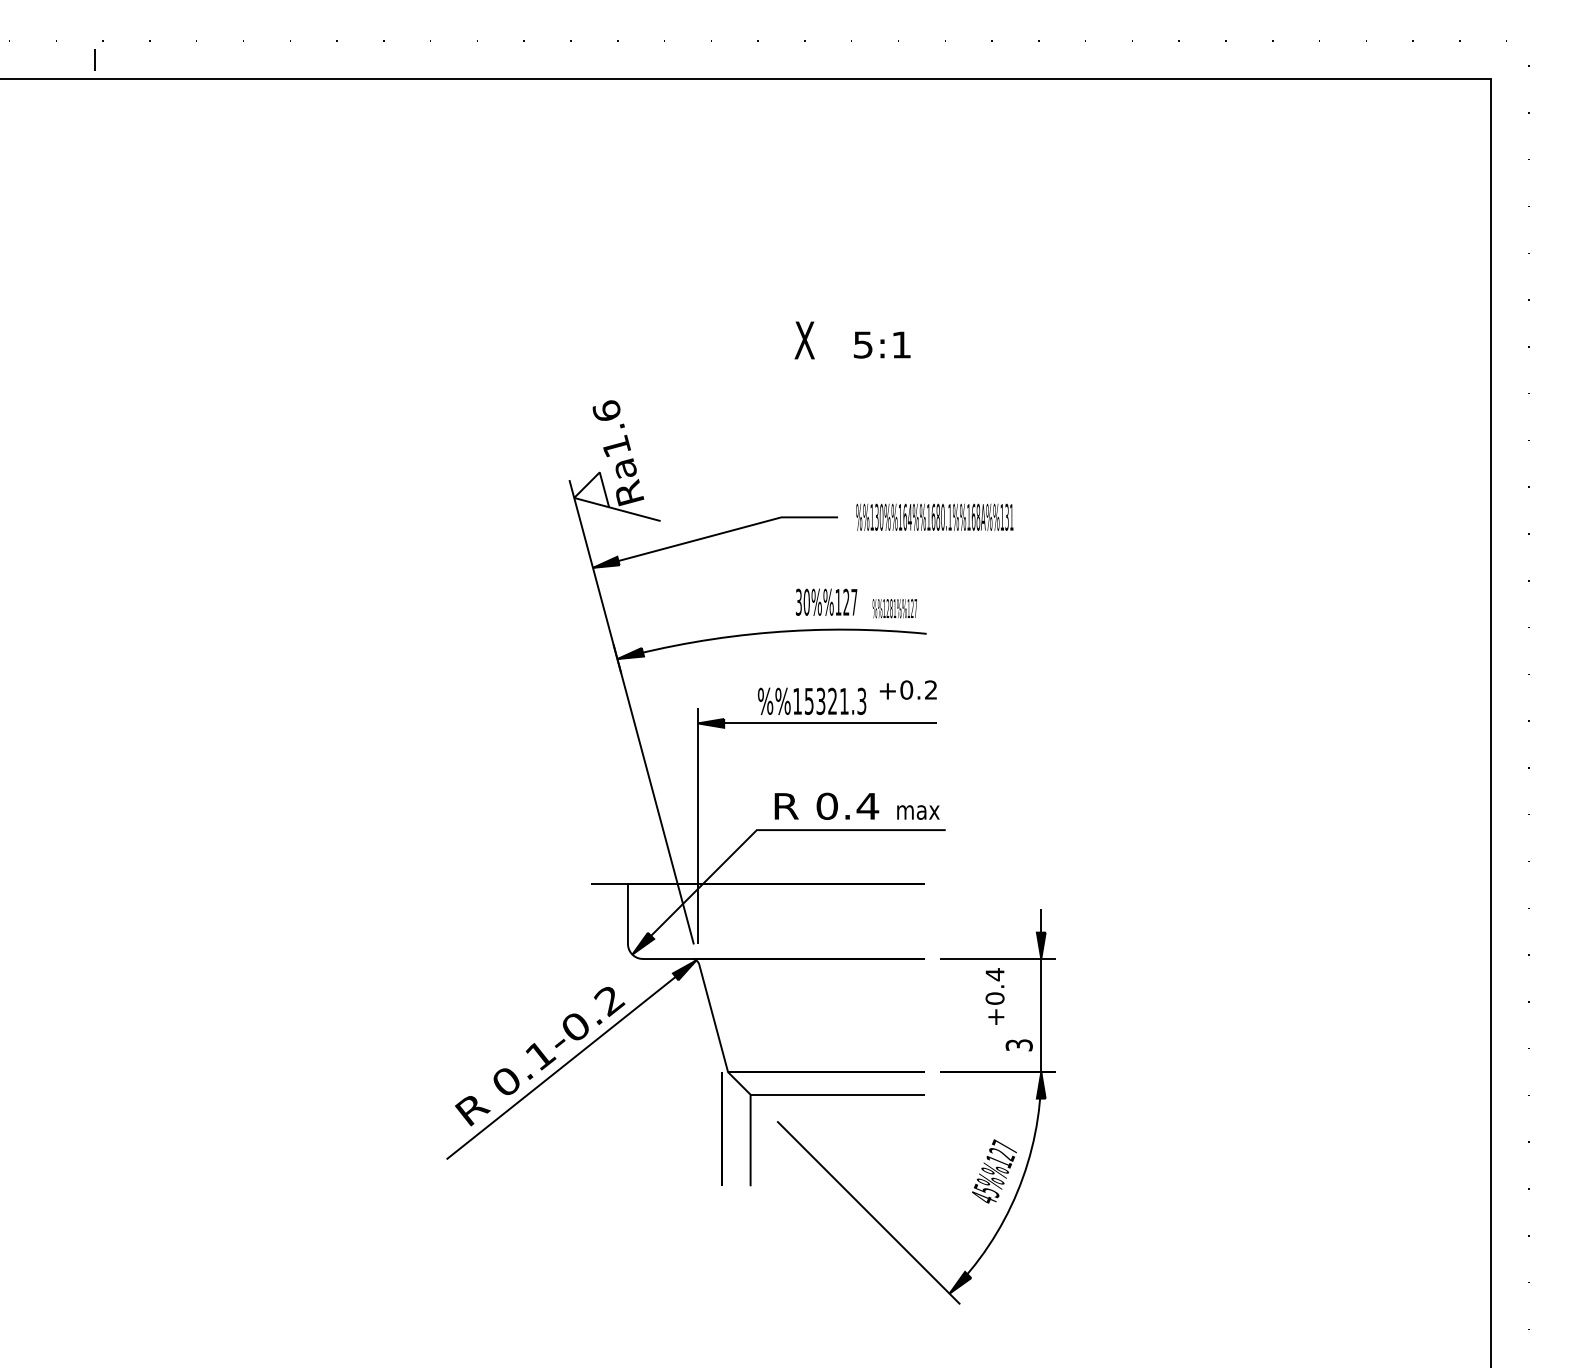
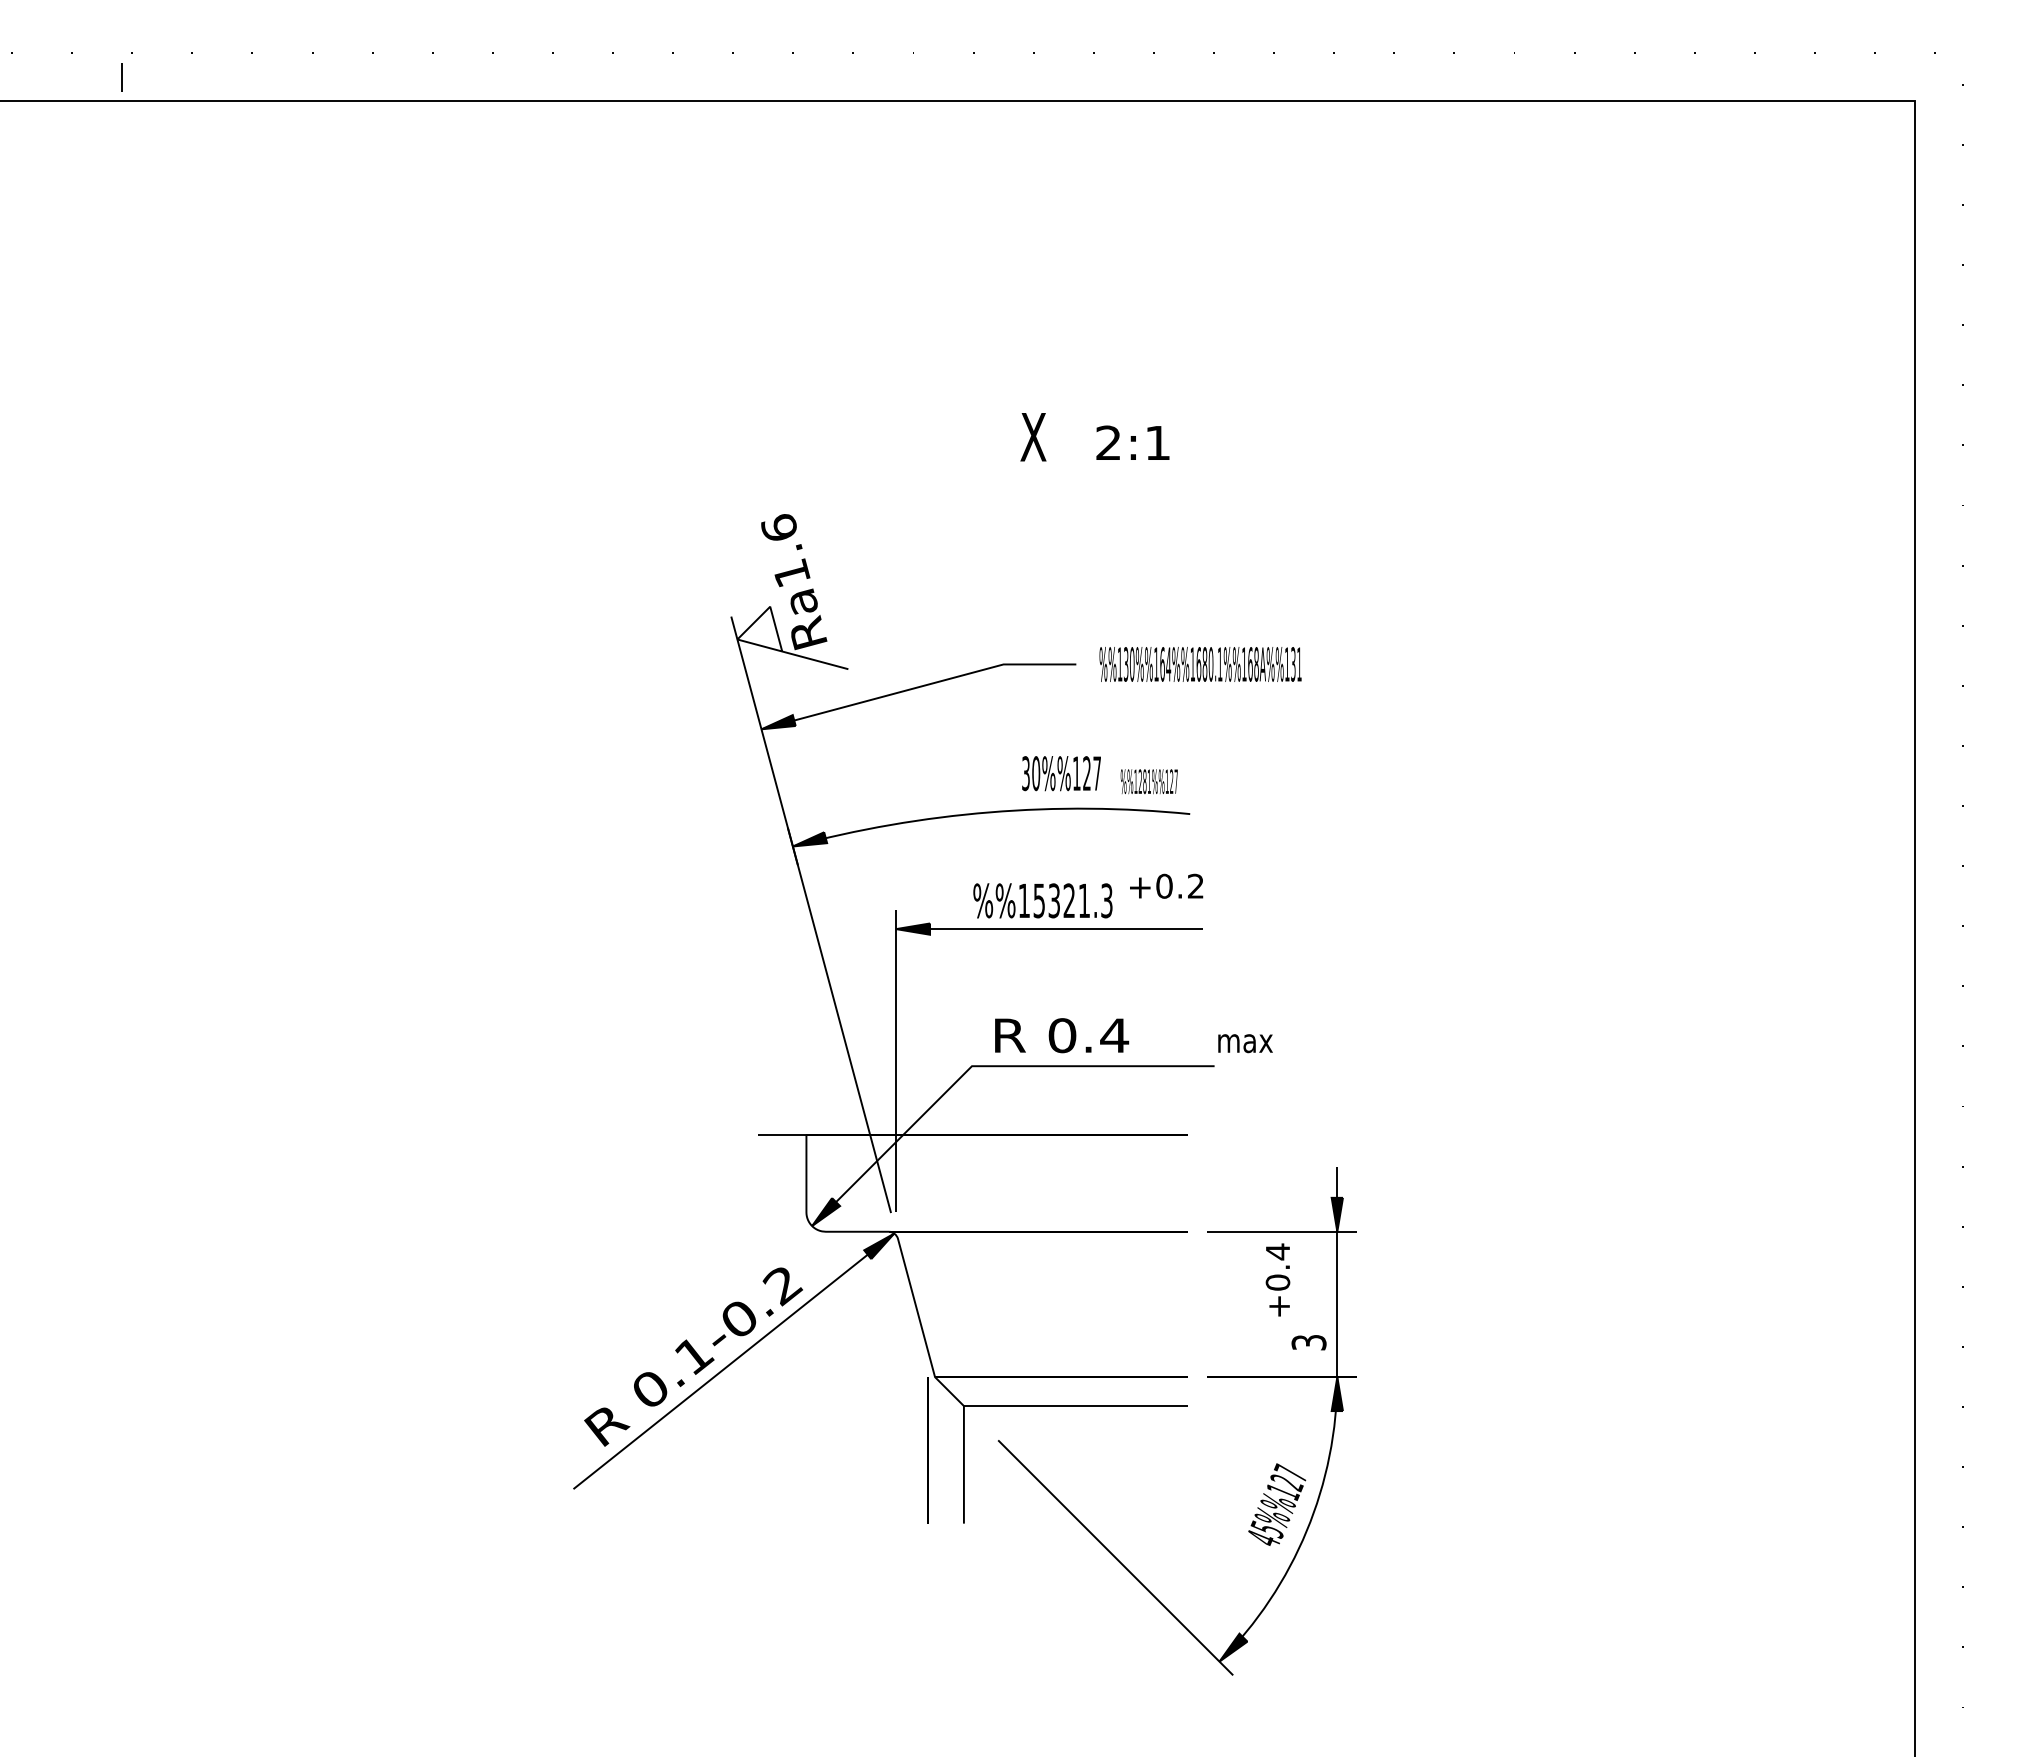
text: (863, 344) -> (1108, 442), 5:1 -> 2:1
text: (918, 812) -> (1245, 1043), moved

